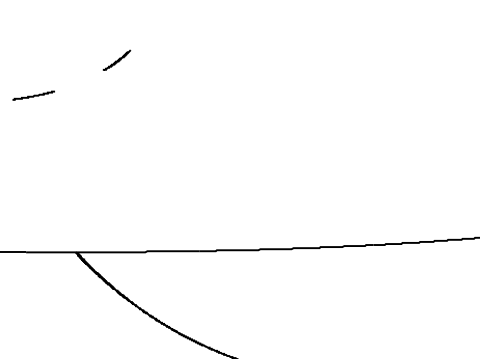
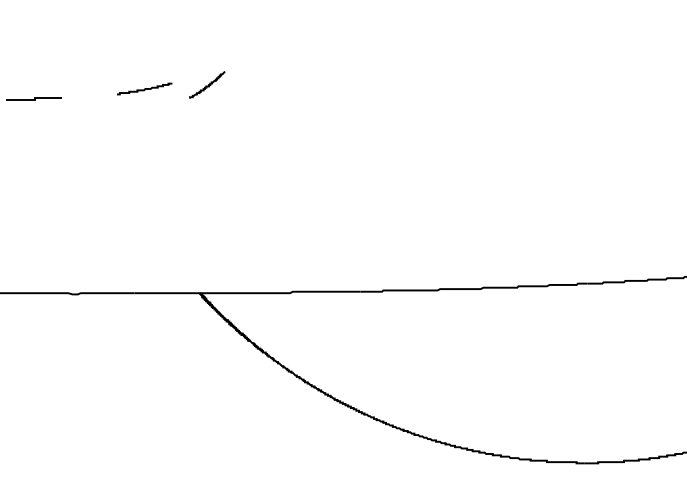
curve: (118, 60) -> (208, 84), moved

